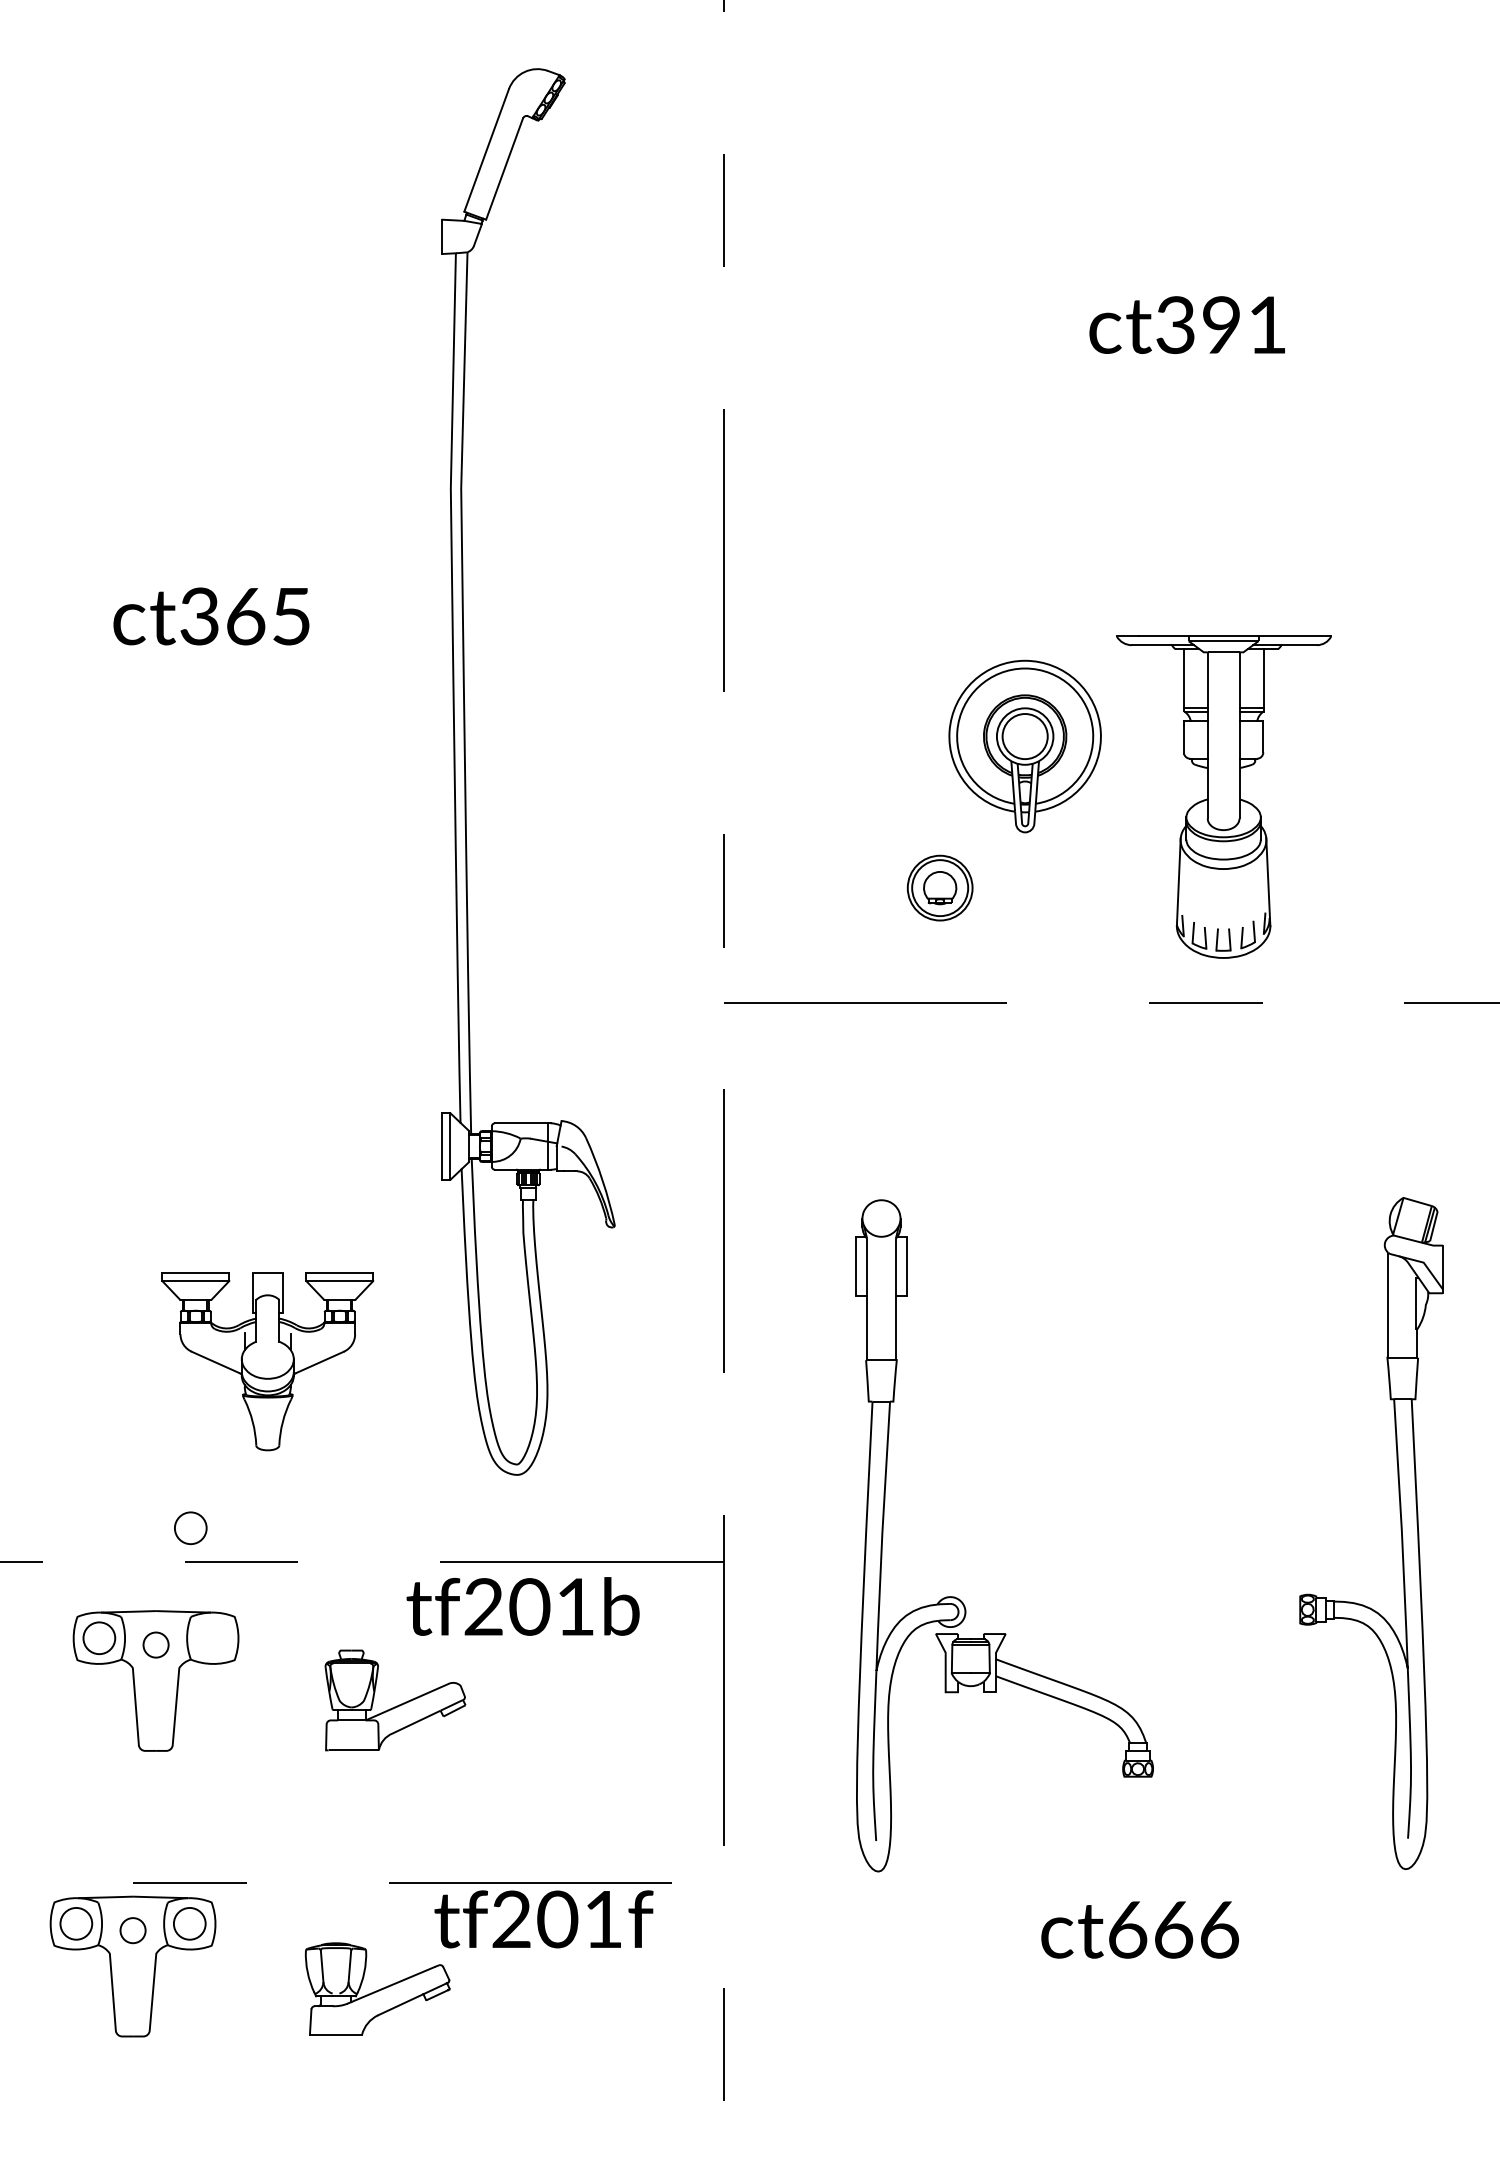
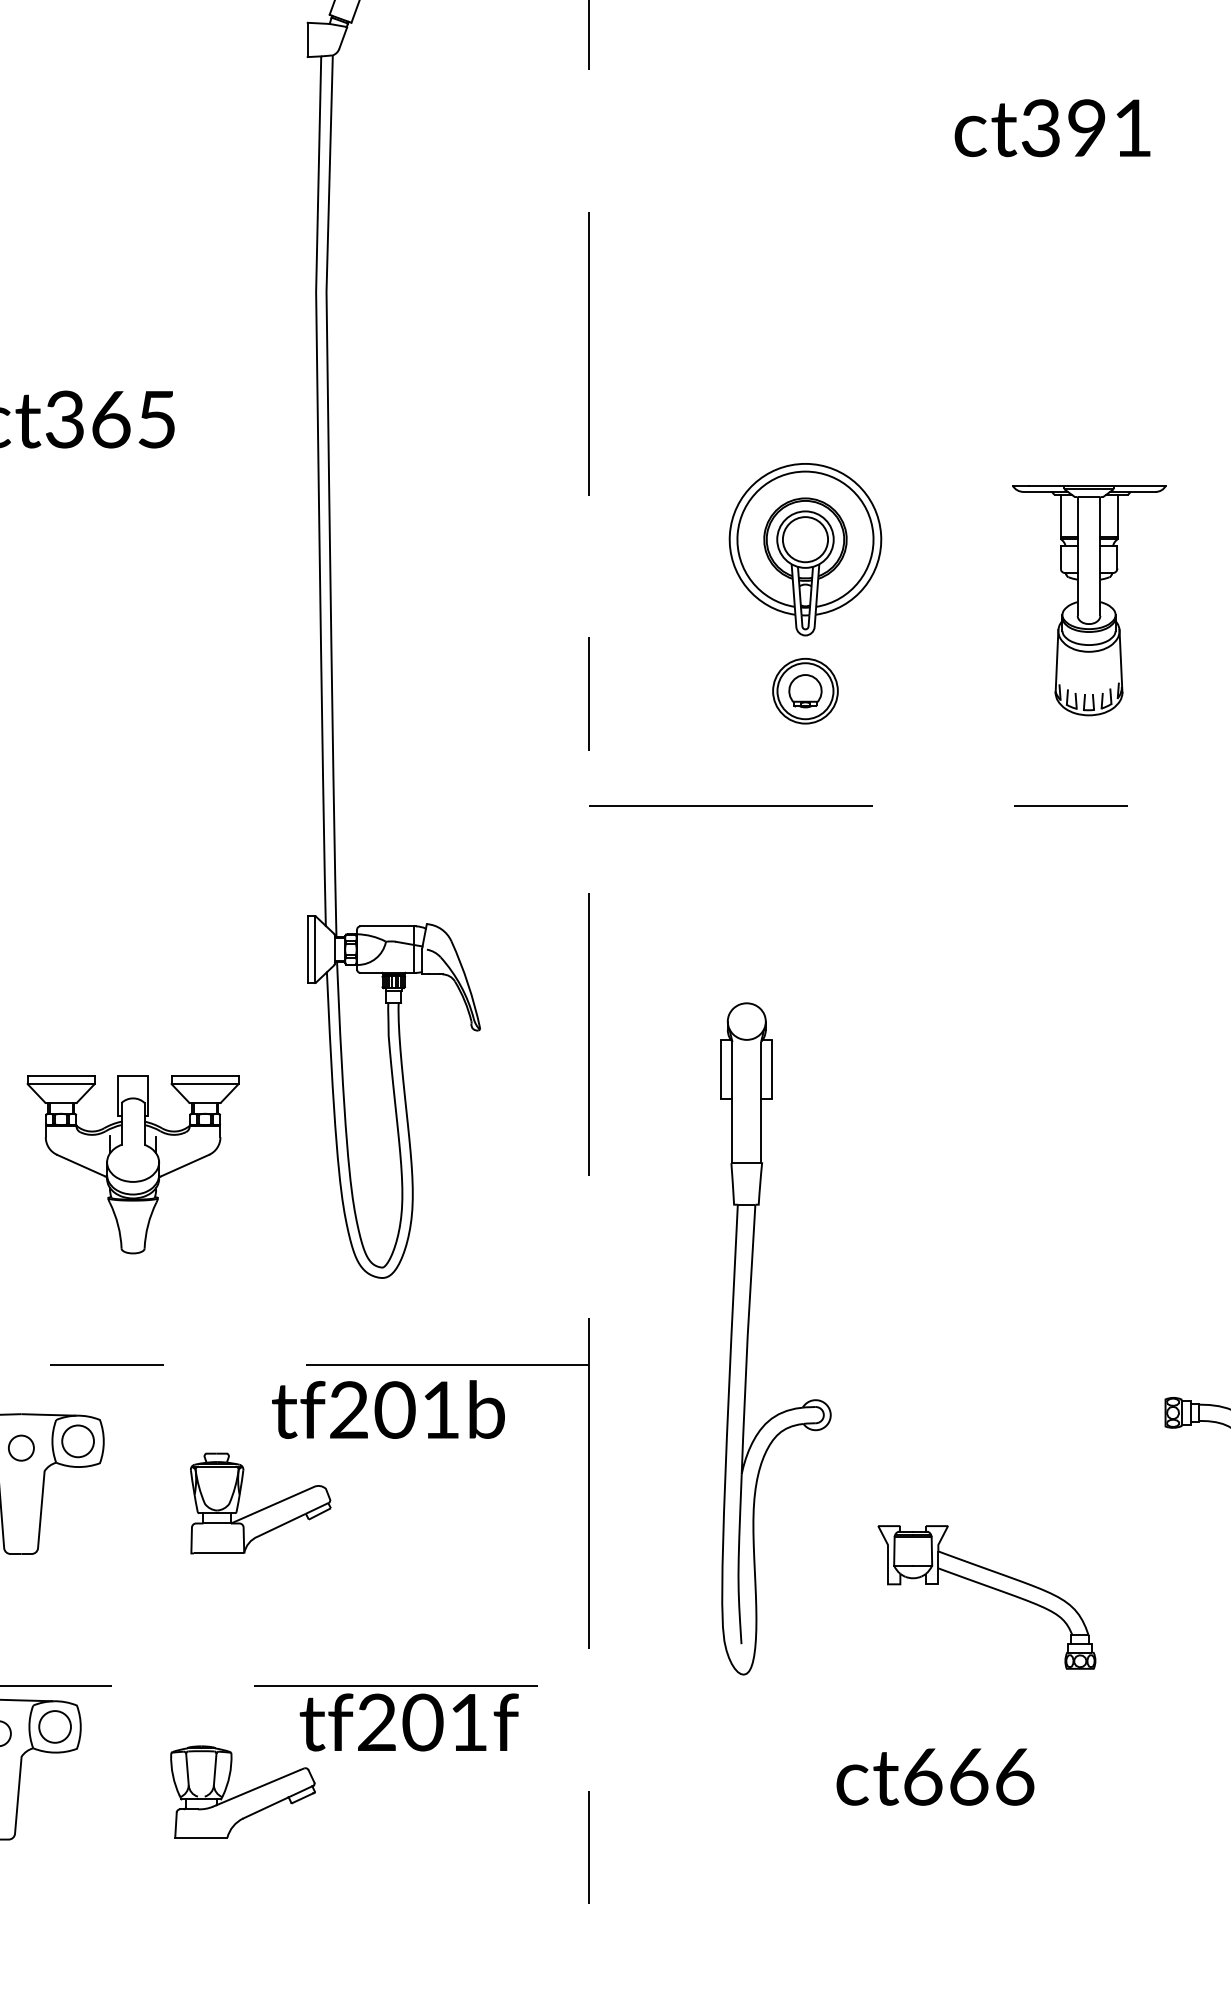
part: (1024, 746) -> (804, 549), moved
part: (1223, 797) -> (1088, 600), size x0.71
circle: (190, 1527) -> (77, 1440), moved
part: (1048, 1696) -> (990, 1588), moved
text: (1139, 1929) -> (934, 1776), moved

